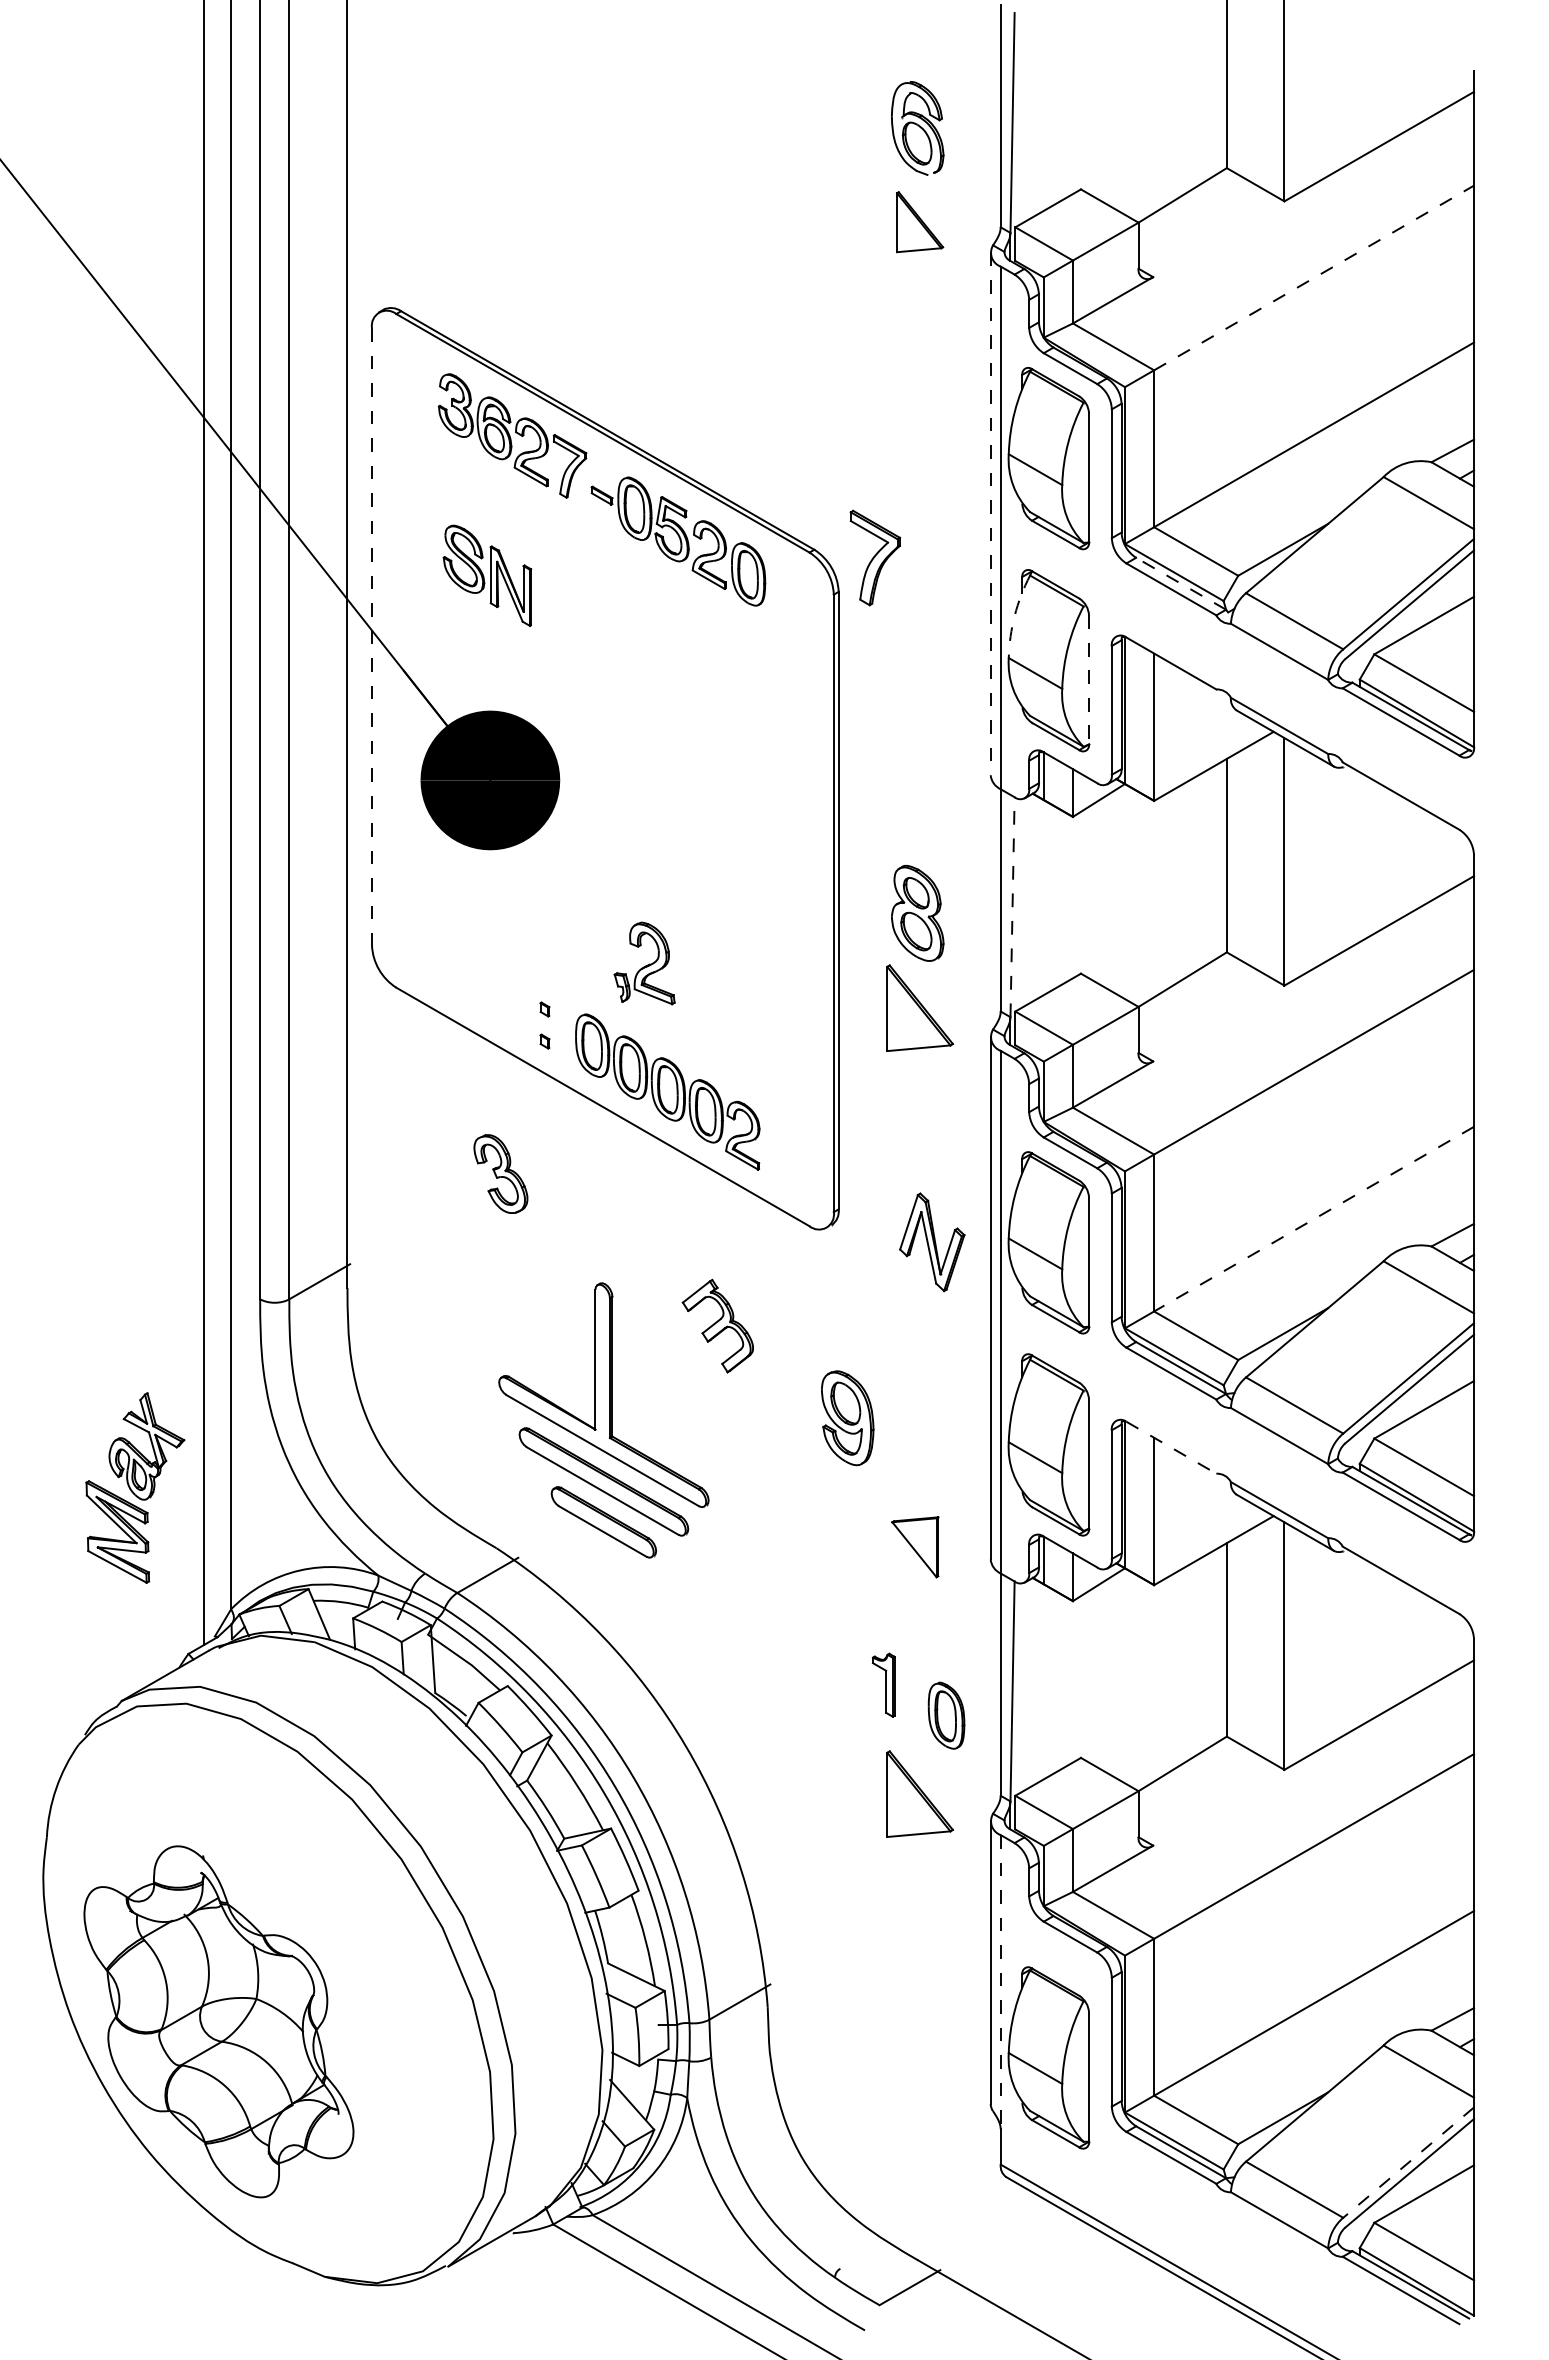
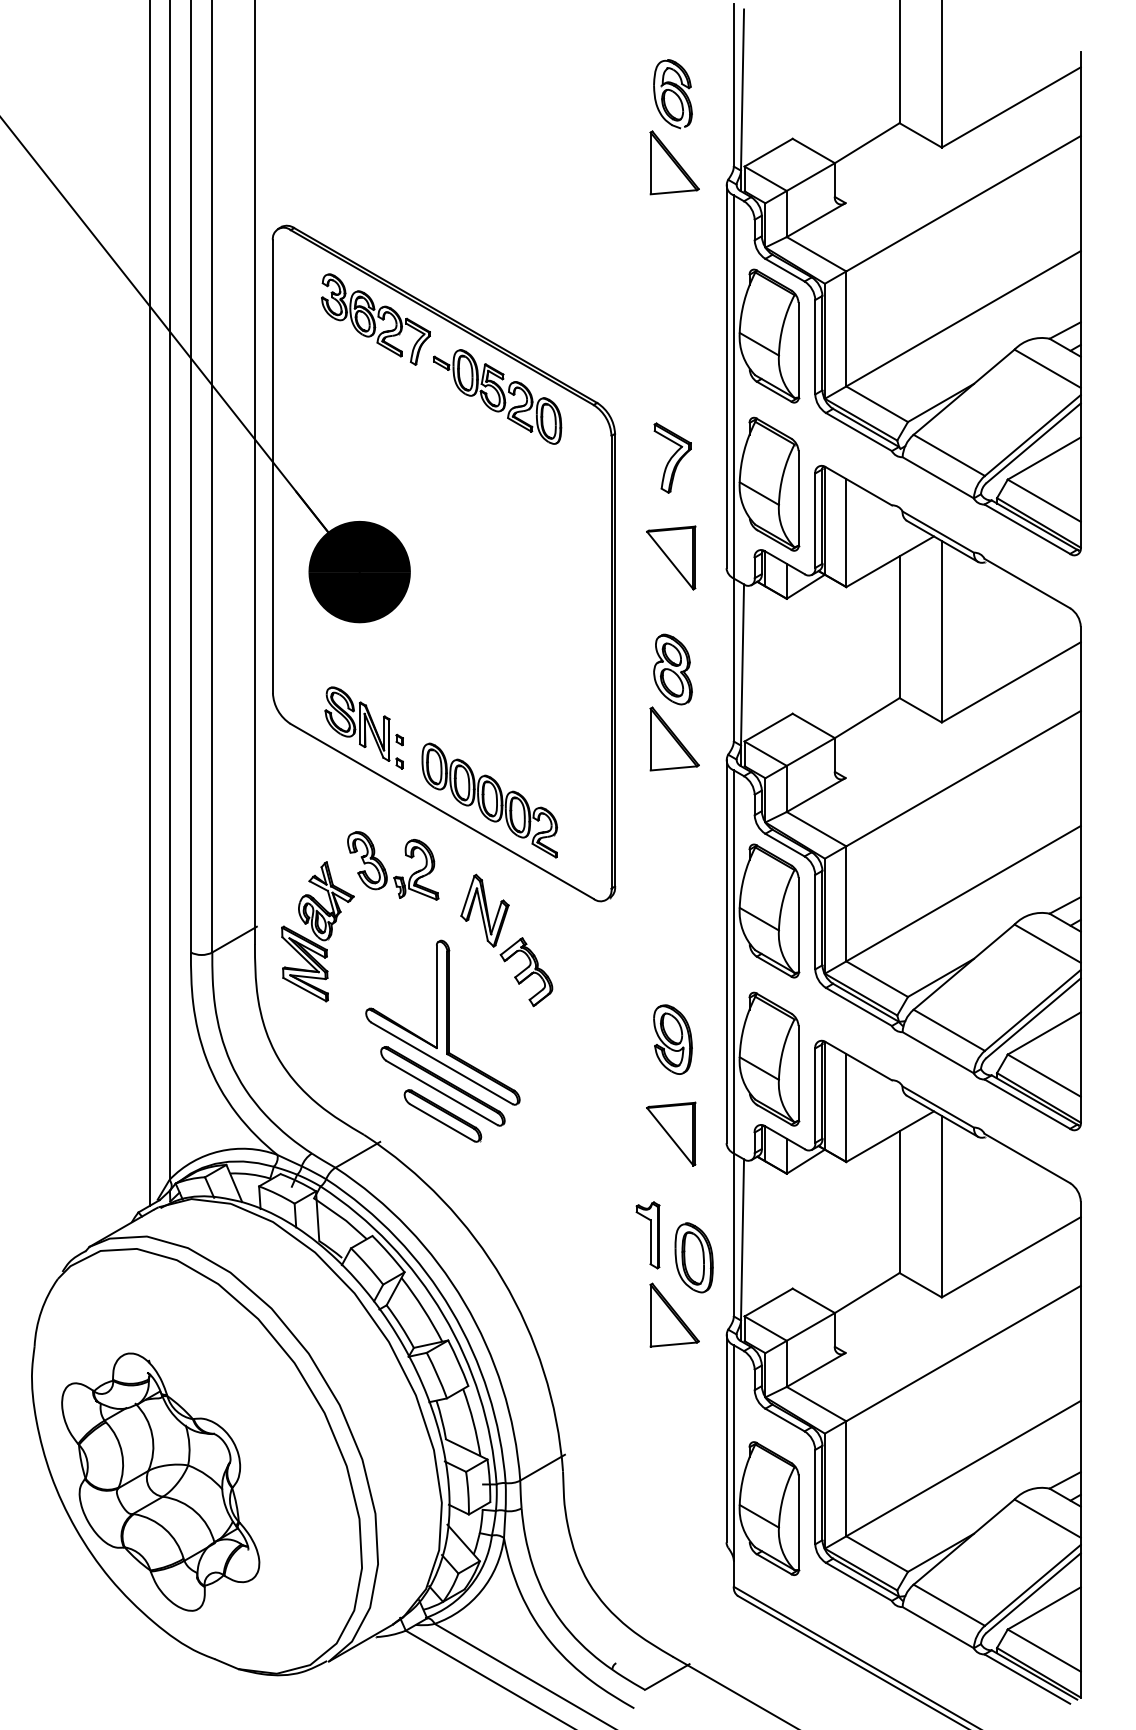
part: (919, 221) -> (674, 162), size x1.43
line: (1314, 277) -> (963, 203), dashed -> solid
line: (990, 514) -> (726, 377), dashed -> solid
part: (875, 557) -> (672, 457), moved
part: (486, 575) -> (356, 723), moved
line: (1181, 583) -> (866, 427), dashed -> solid
arc: (1014, 615) -> (743, 451), dashed -> solid
line: (372, 636) -> (273, 466), dashed -> solid
line: (1089, 679) -> (798, 498), dashed -> solid
part: (915, 761) -> (671, 558), added
line: (1012, 907) -> (742, 665), dashed -> solid
part: (644, 963) -> (416, 869), moved
line: (1314, 1219) -> (963, 893), dashed -> solid
part: (932, 1242) -> (485, 910), moved
part: (847, 1418) -> (672, 1039), moved
line: (1171, 1447) -> (859, 1061), dashed -> solid
part: (135, 1487) -> (318, 931), moved
part: (915, 1547) -> (671, 1134), size x1.43
part: (883, 1685) -> (647, 1235), size x1.43
part: (946, 1715) -> (694, 1257), size x1.43
line: (1000, 1982) -> (733, 1453), dashed -> solid
line: (1408, 2162) -> (1032, 1585), dashed -> solid

